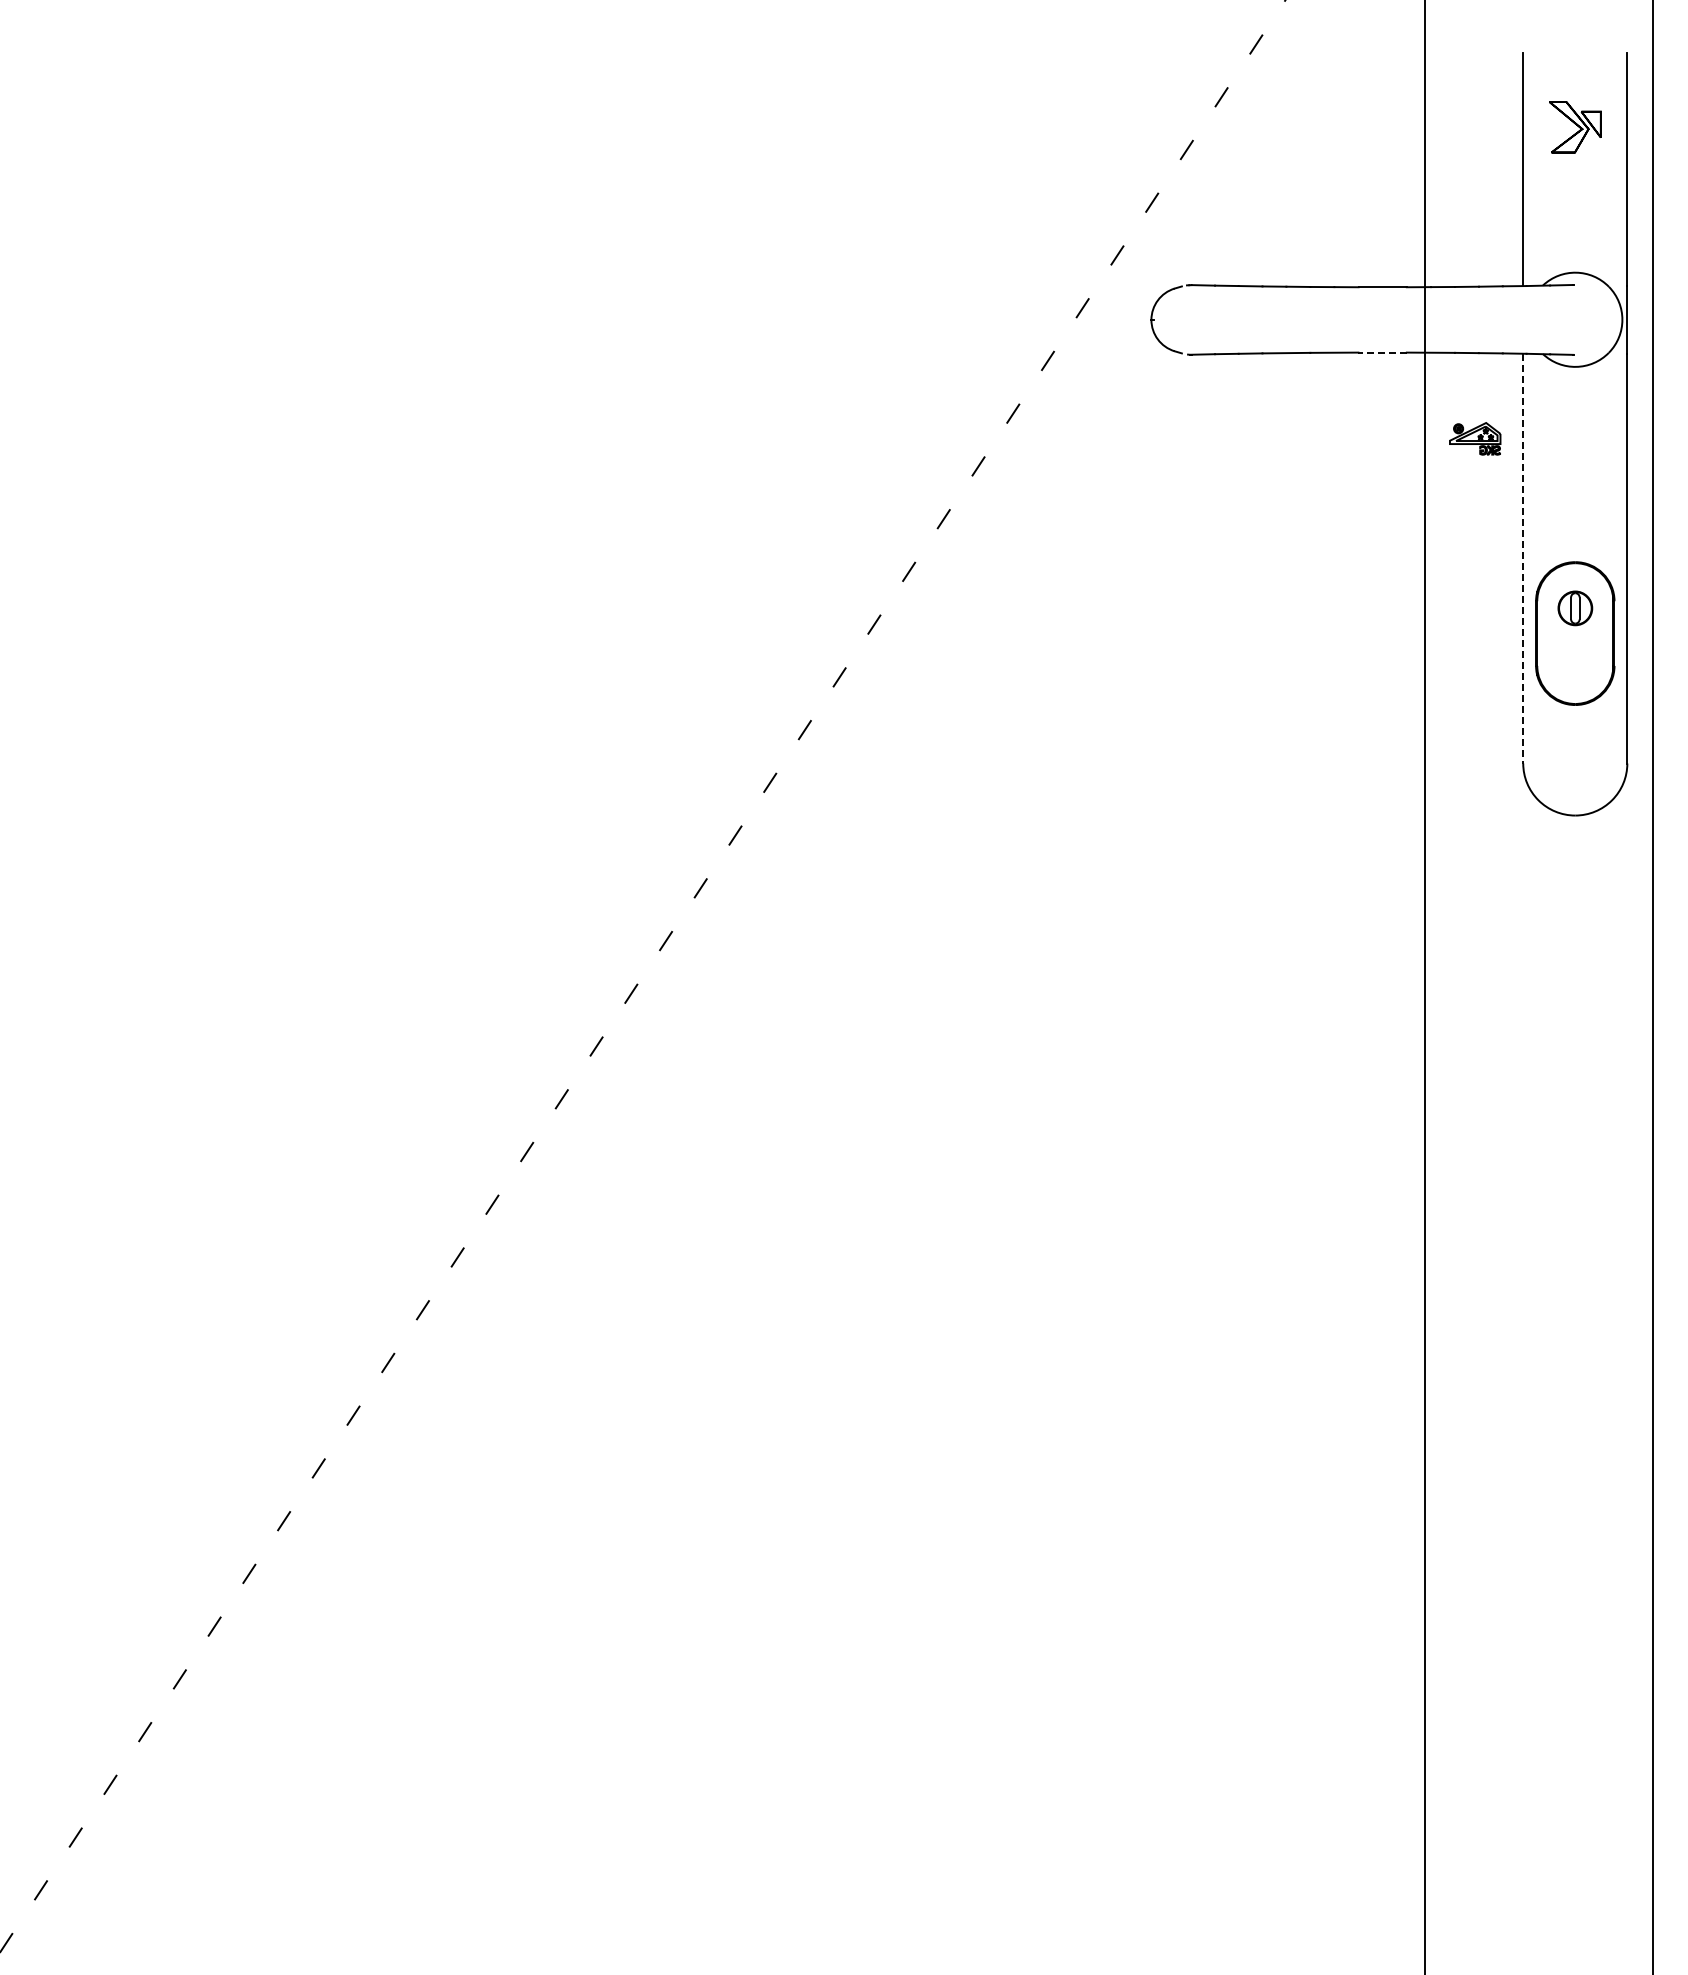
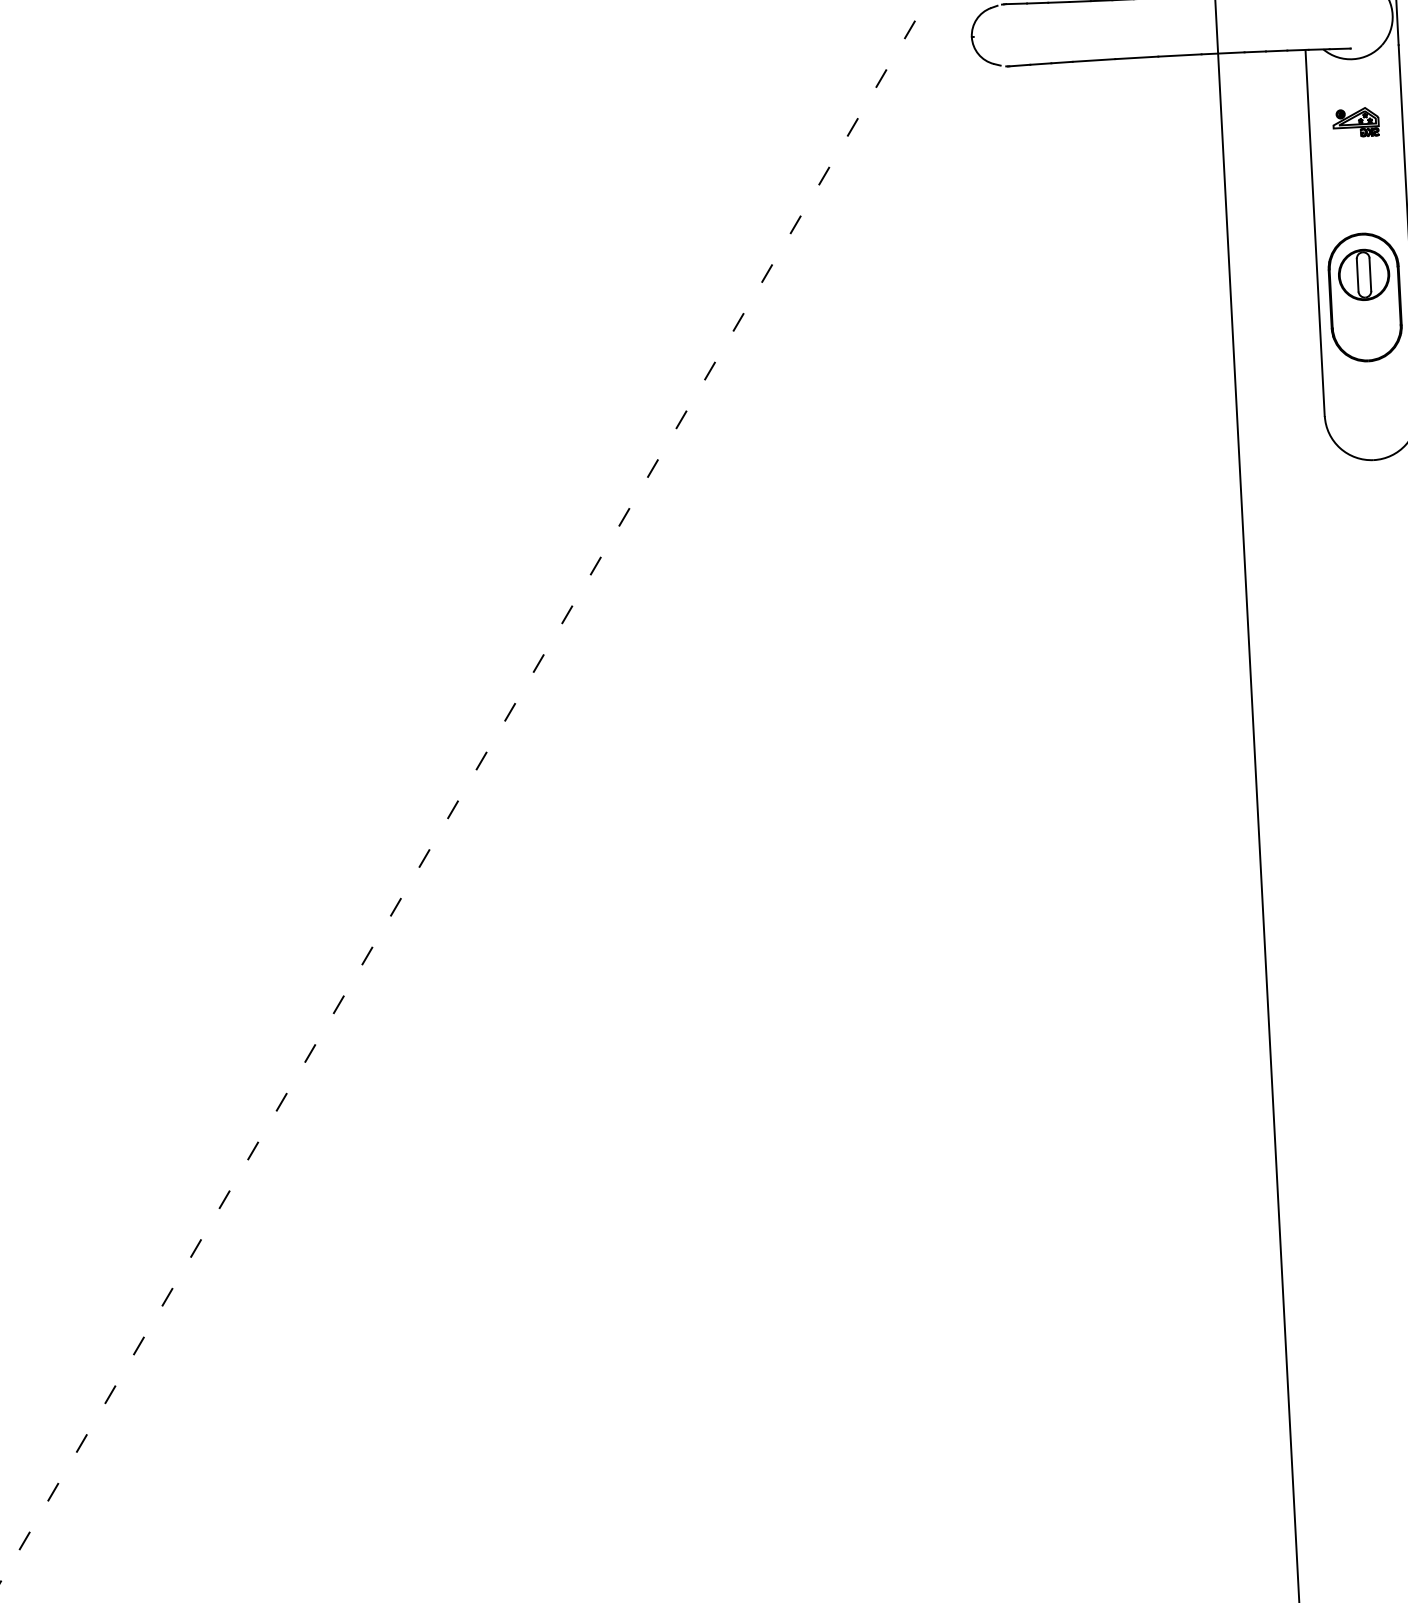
line: (1382, 352) -> (1179, 55), dashed -> solid
part: (1475, 438) -> (1356, 122), moved
line: (1523, 558) -> (1315, 232), dashed -> solid
part: (1575, 608) -> (1364, 275), size x1.67

